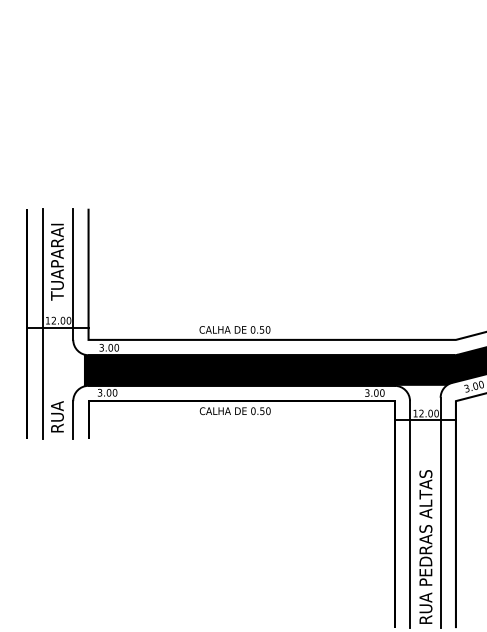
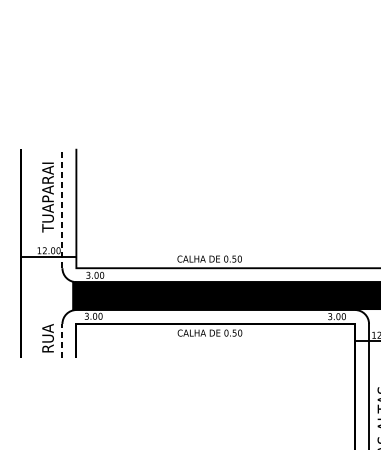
line: (73, 274) -> (62, 208), solid -> dashed
line: (42, 323) -> (34, 253), removed
line: (73, 419) -> (62, 340), solid -> dashed

